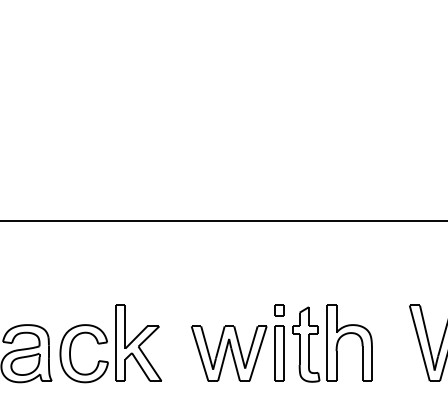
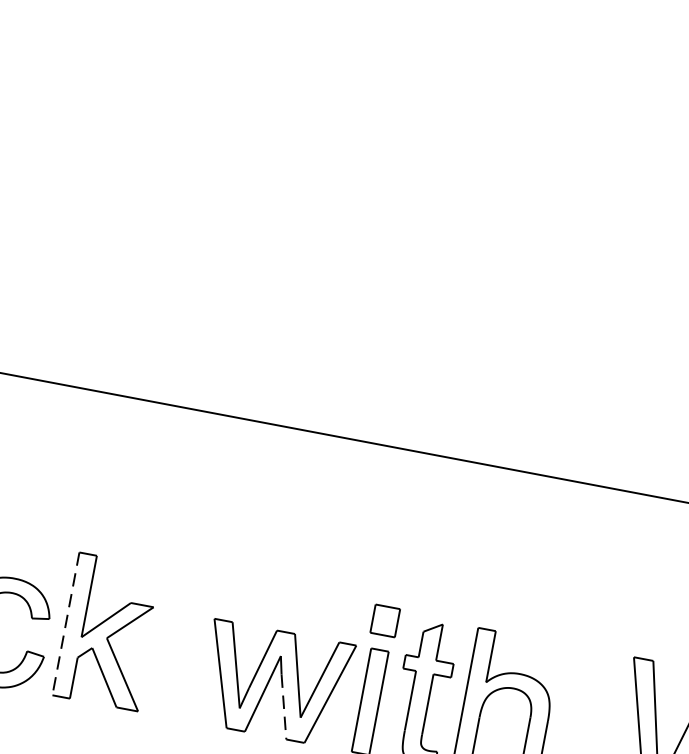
part: (279, 310) -> (386, 620), size x1.4
line: (116, 343) -> (66, 624), solid -> dashed
line: (235, 364) -> (283, 706), solid -> dashed

